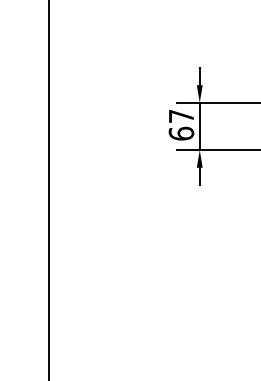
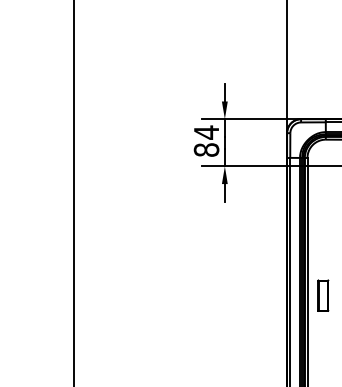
text: (181, 124) -> (206, 140), 67 -> 84

